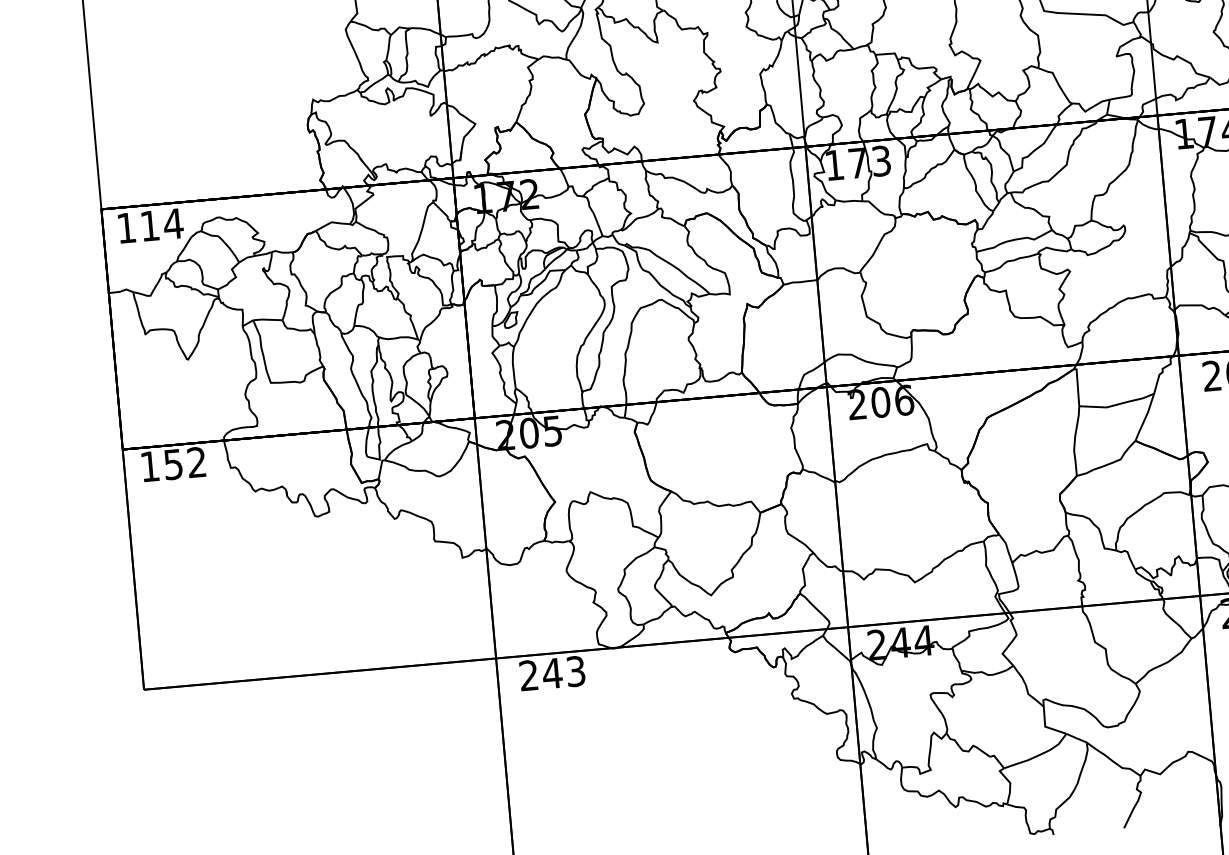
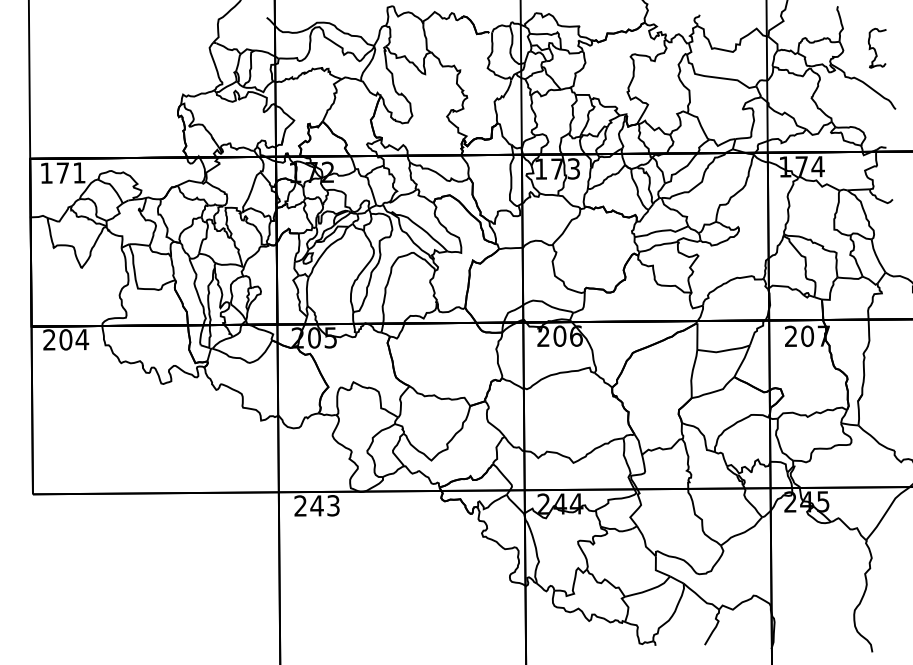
text: (162, 224) -> (71, 172), 114 -> 171
text: (174, 464) -> (66, 339), 152 -> 204

